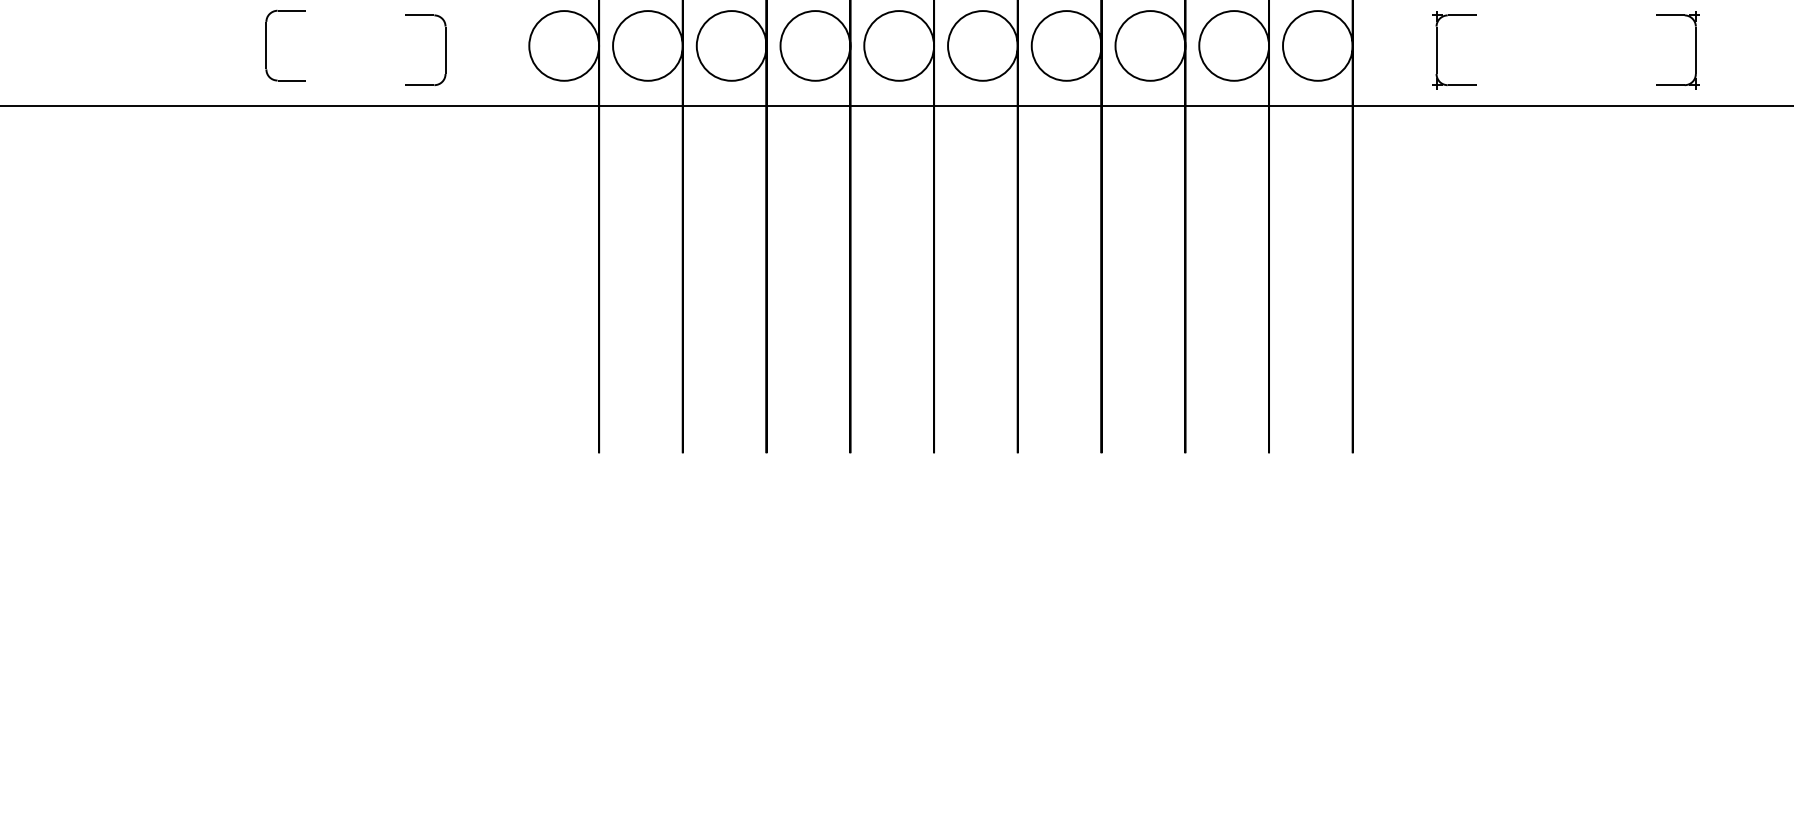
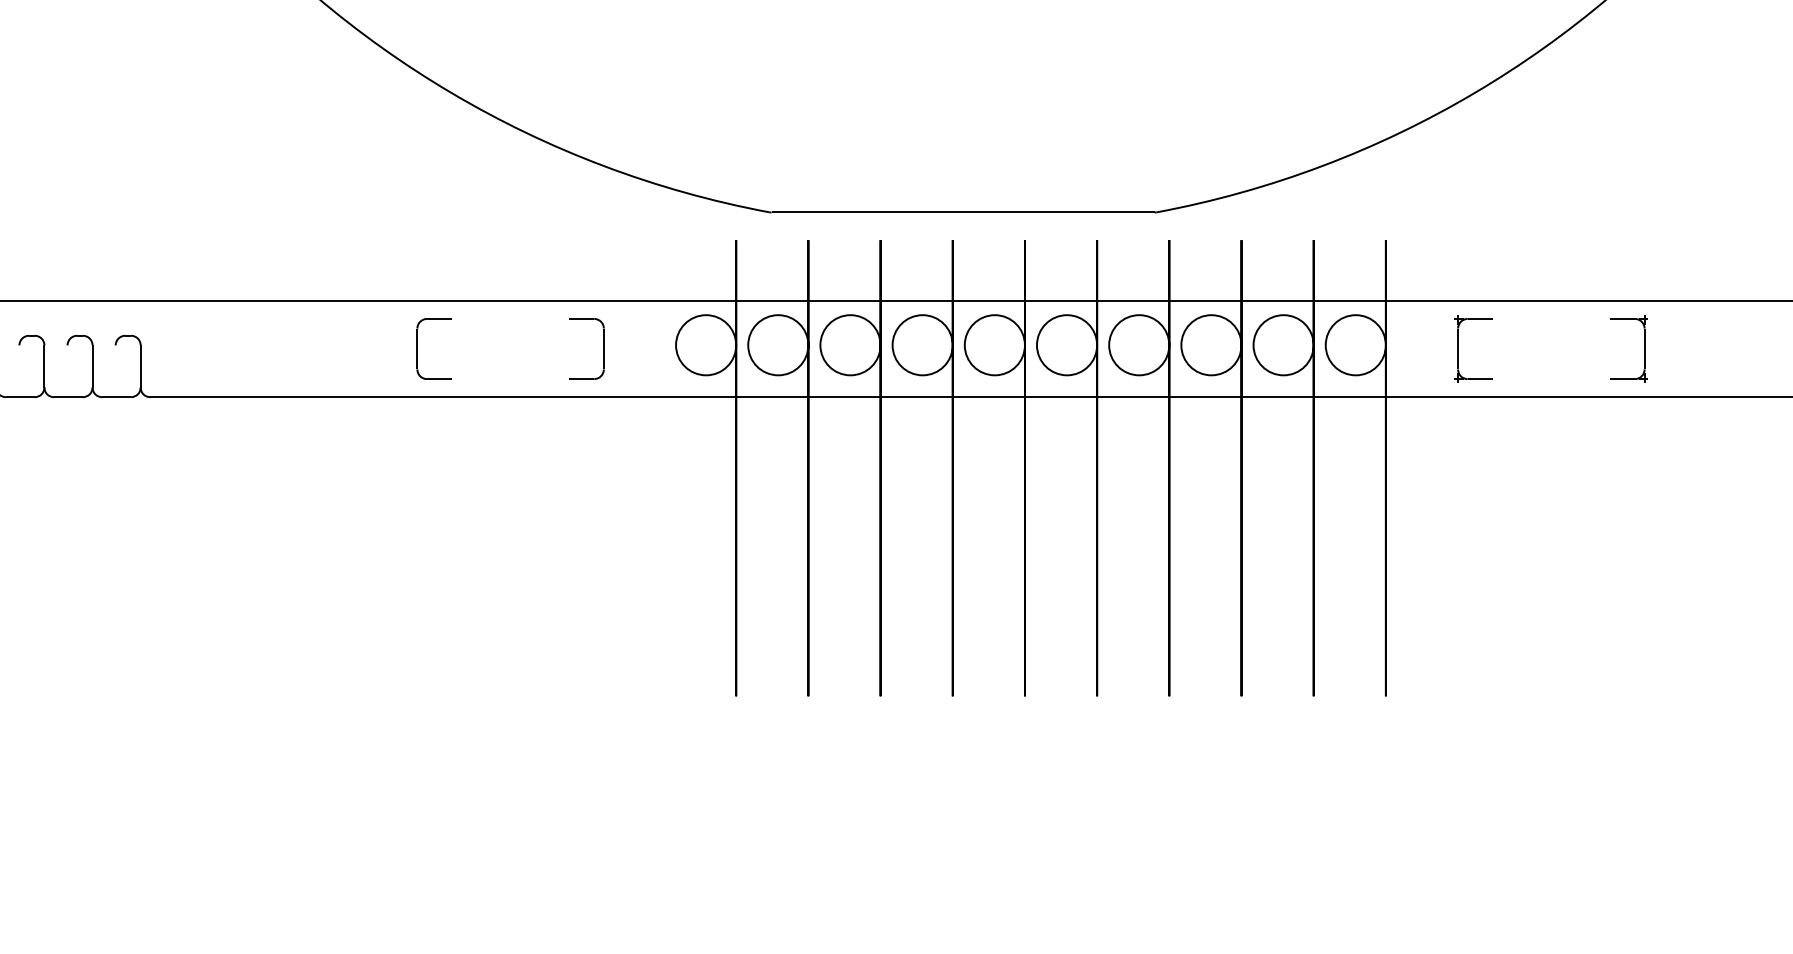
part: (266, 45) -> (417, 348), moved
part: (1695, 49) -> (1644, 348), moved

